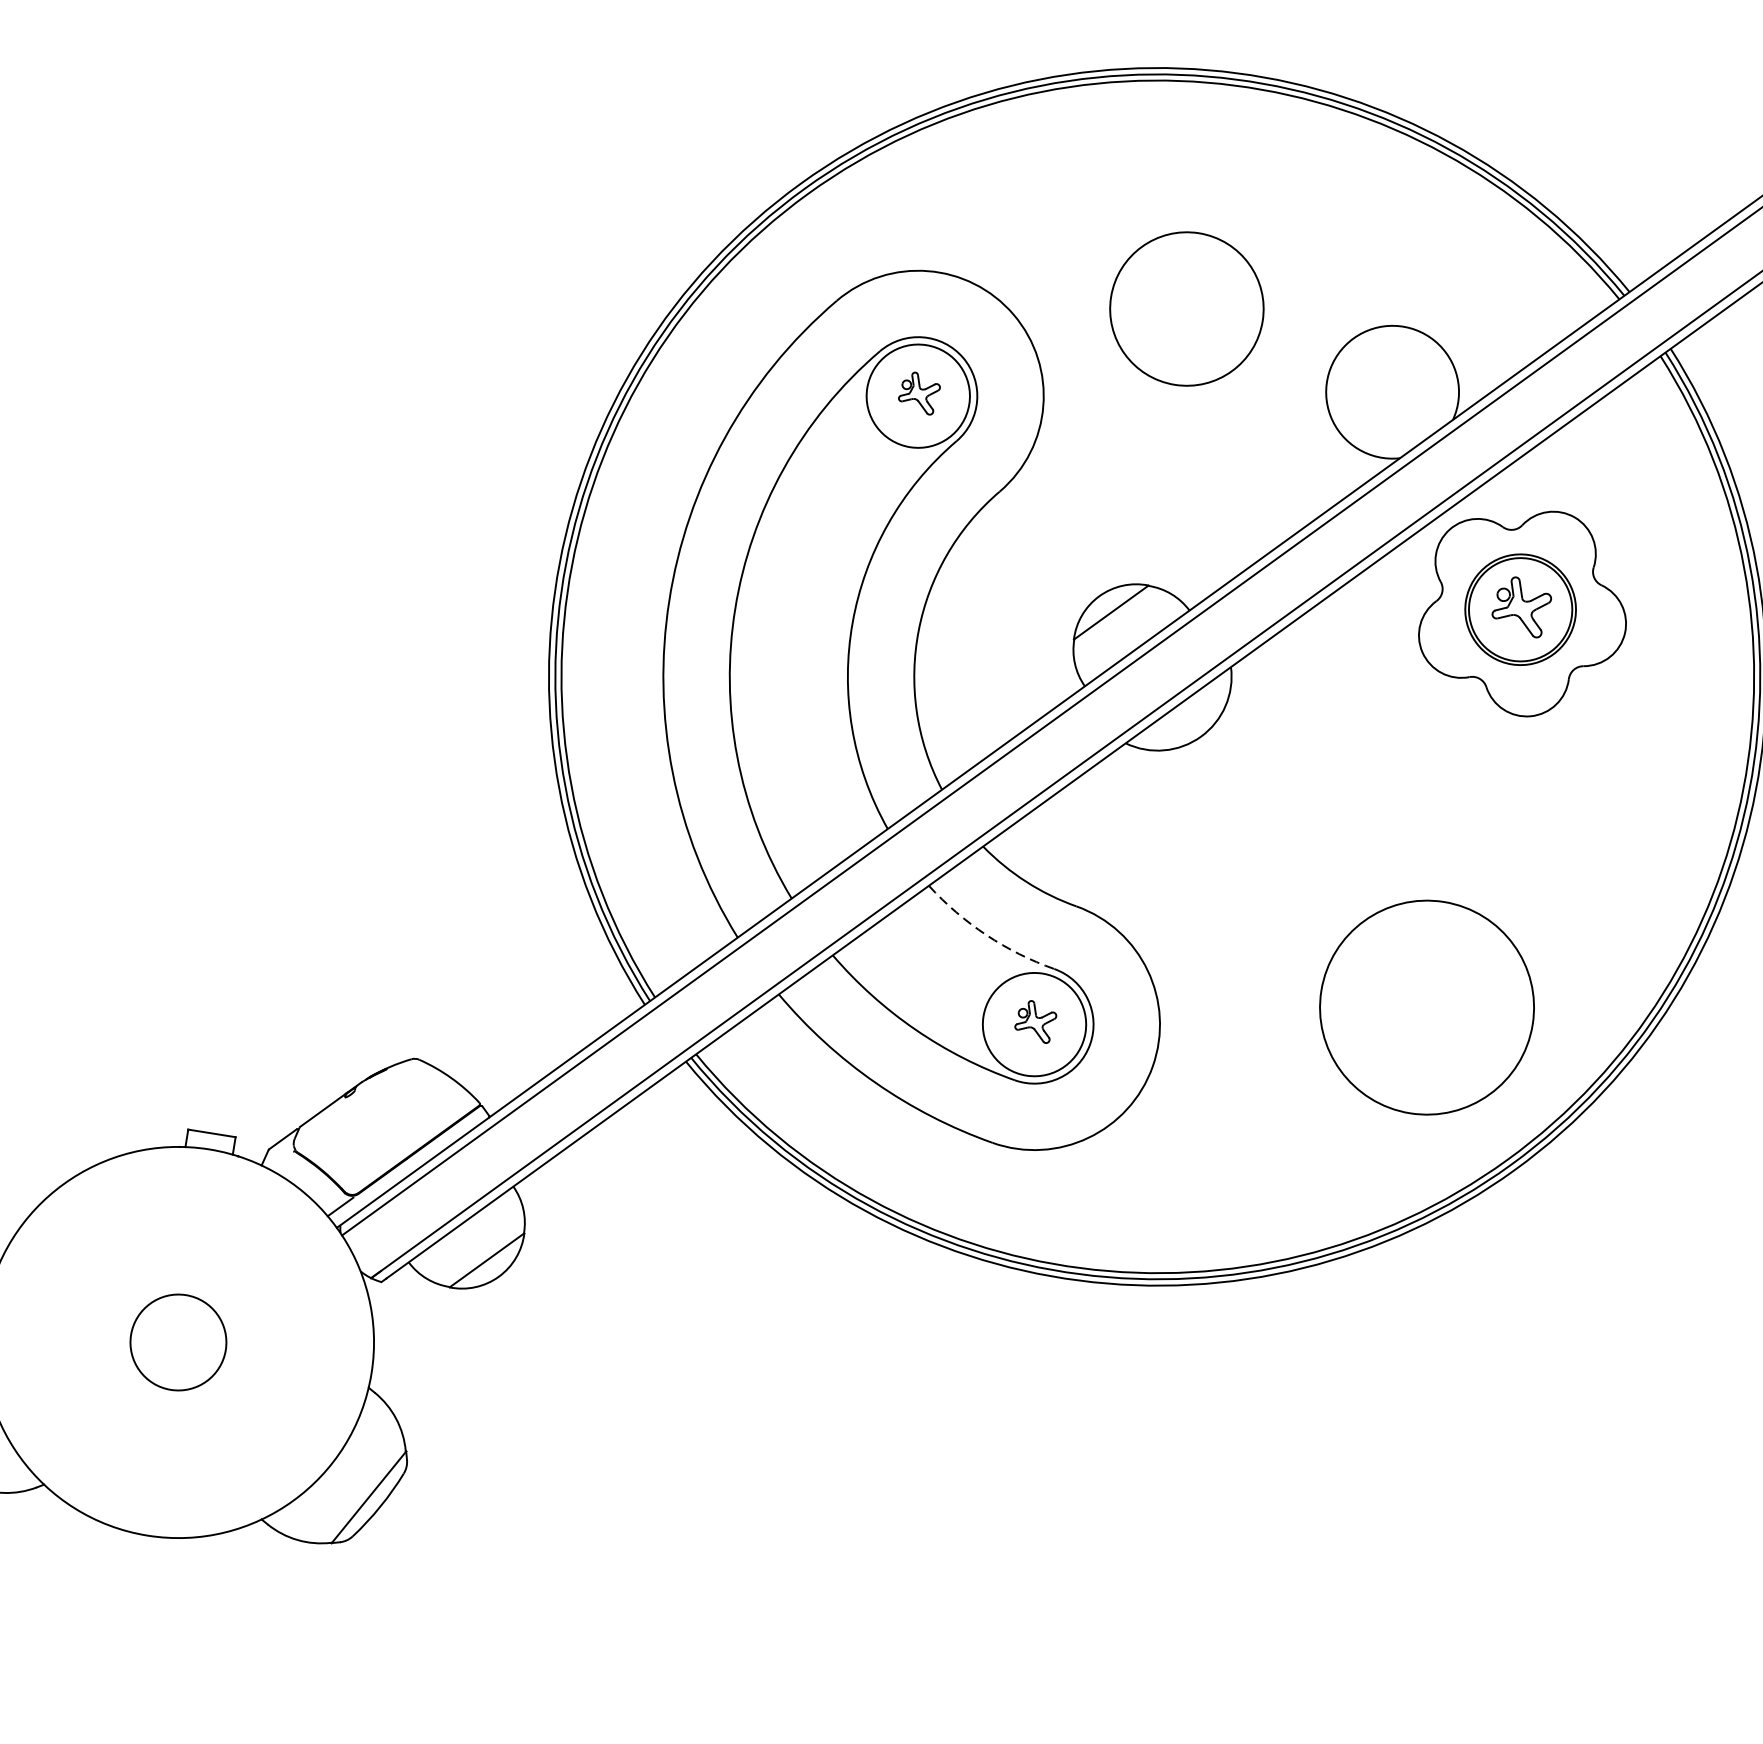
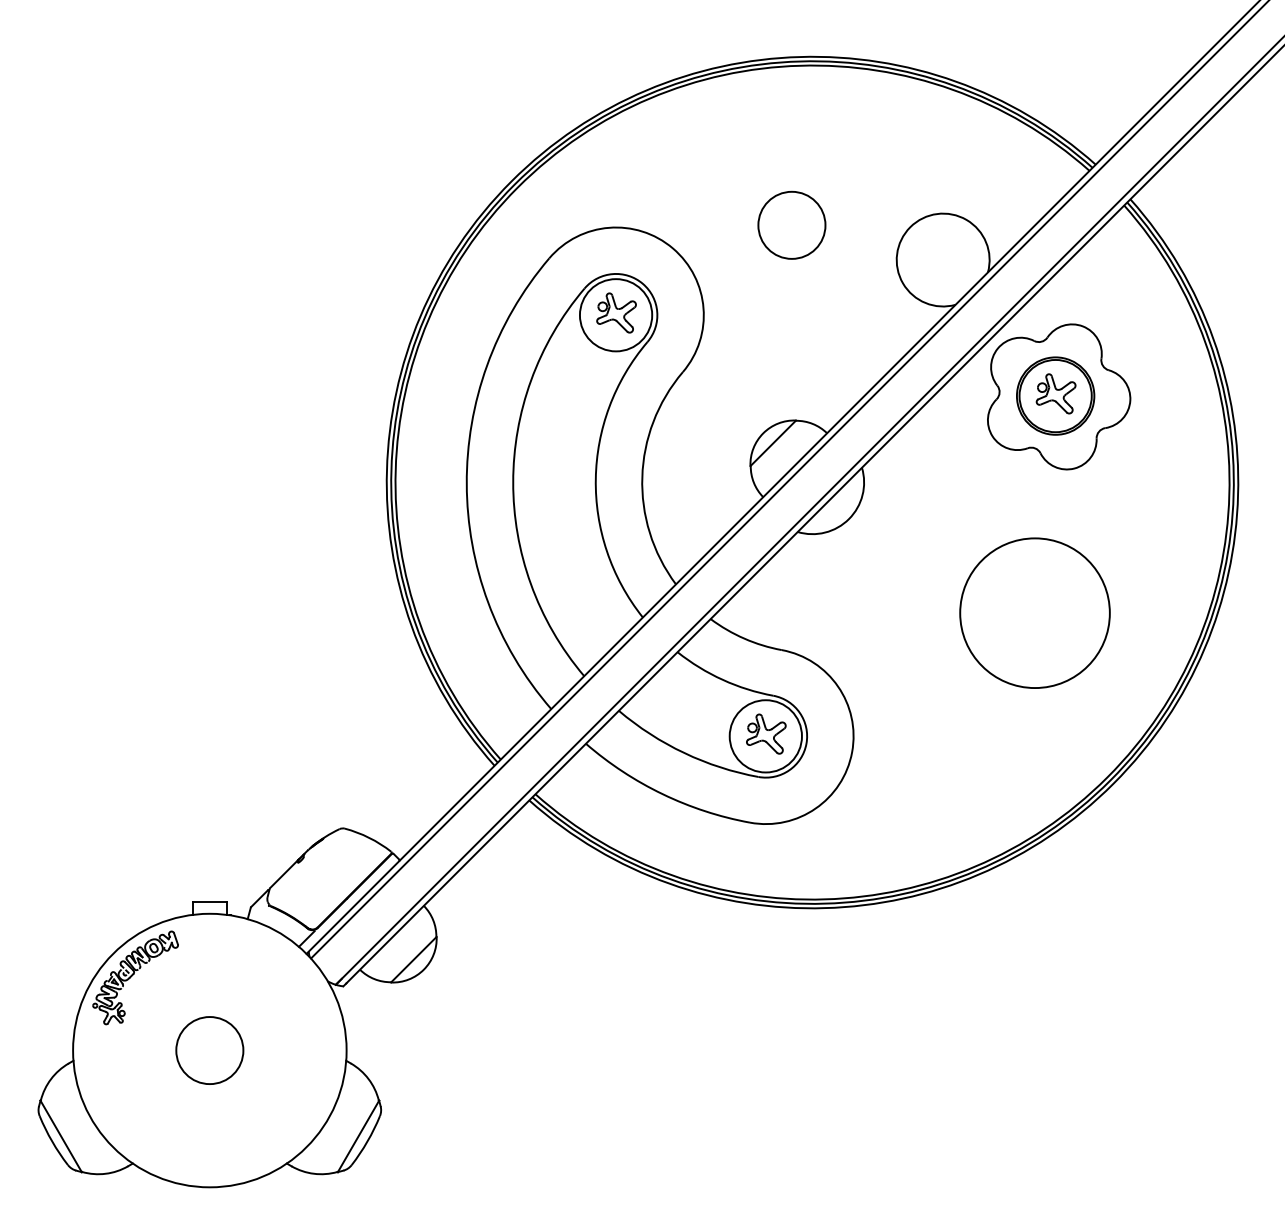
circle: (1186, 307) -> (791, 224), size x0.62
part: (919, 392) -> (616, 312), size x1.43
arc: (986, 934) -> (722, 679), dashed -> solid
circle: (1426, 1006) -> (1034, 612), moved
part: (1036, 1020) -> (766, 733), size x1.43
part: (89, 1222) -> (135, 977), added

